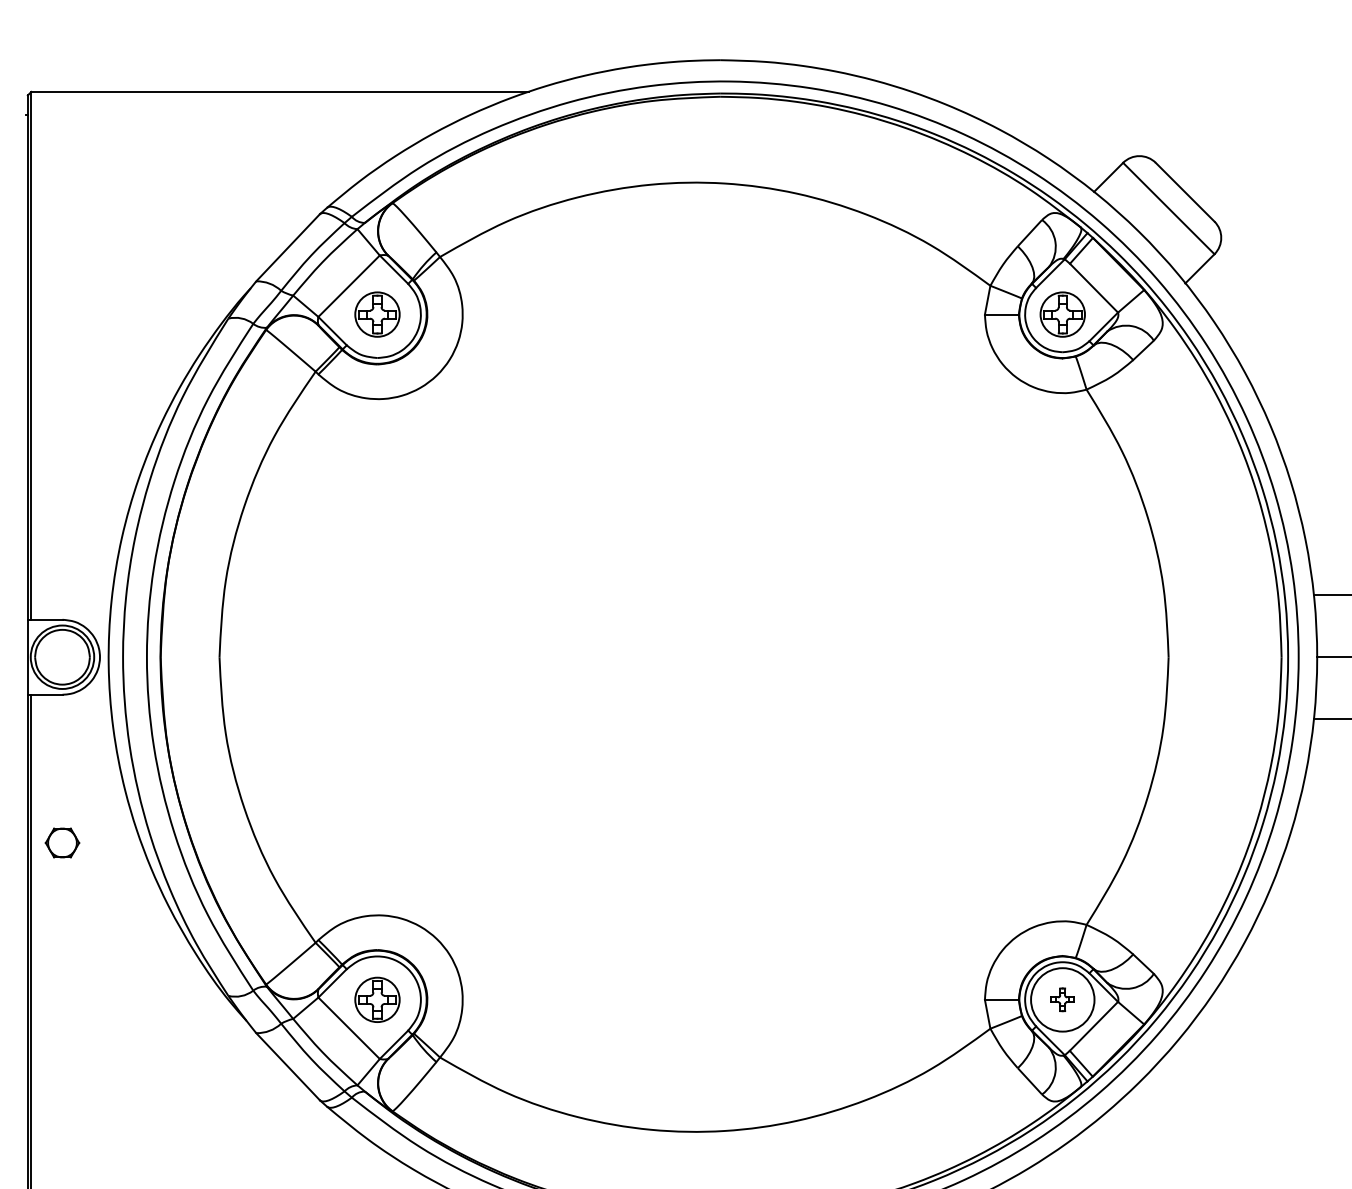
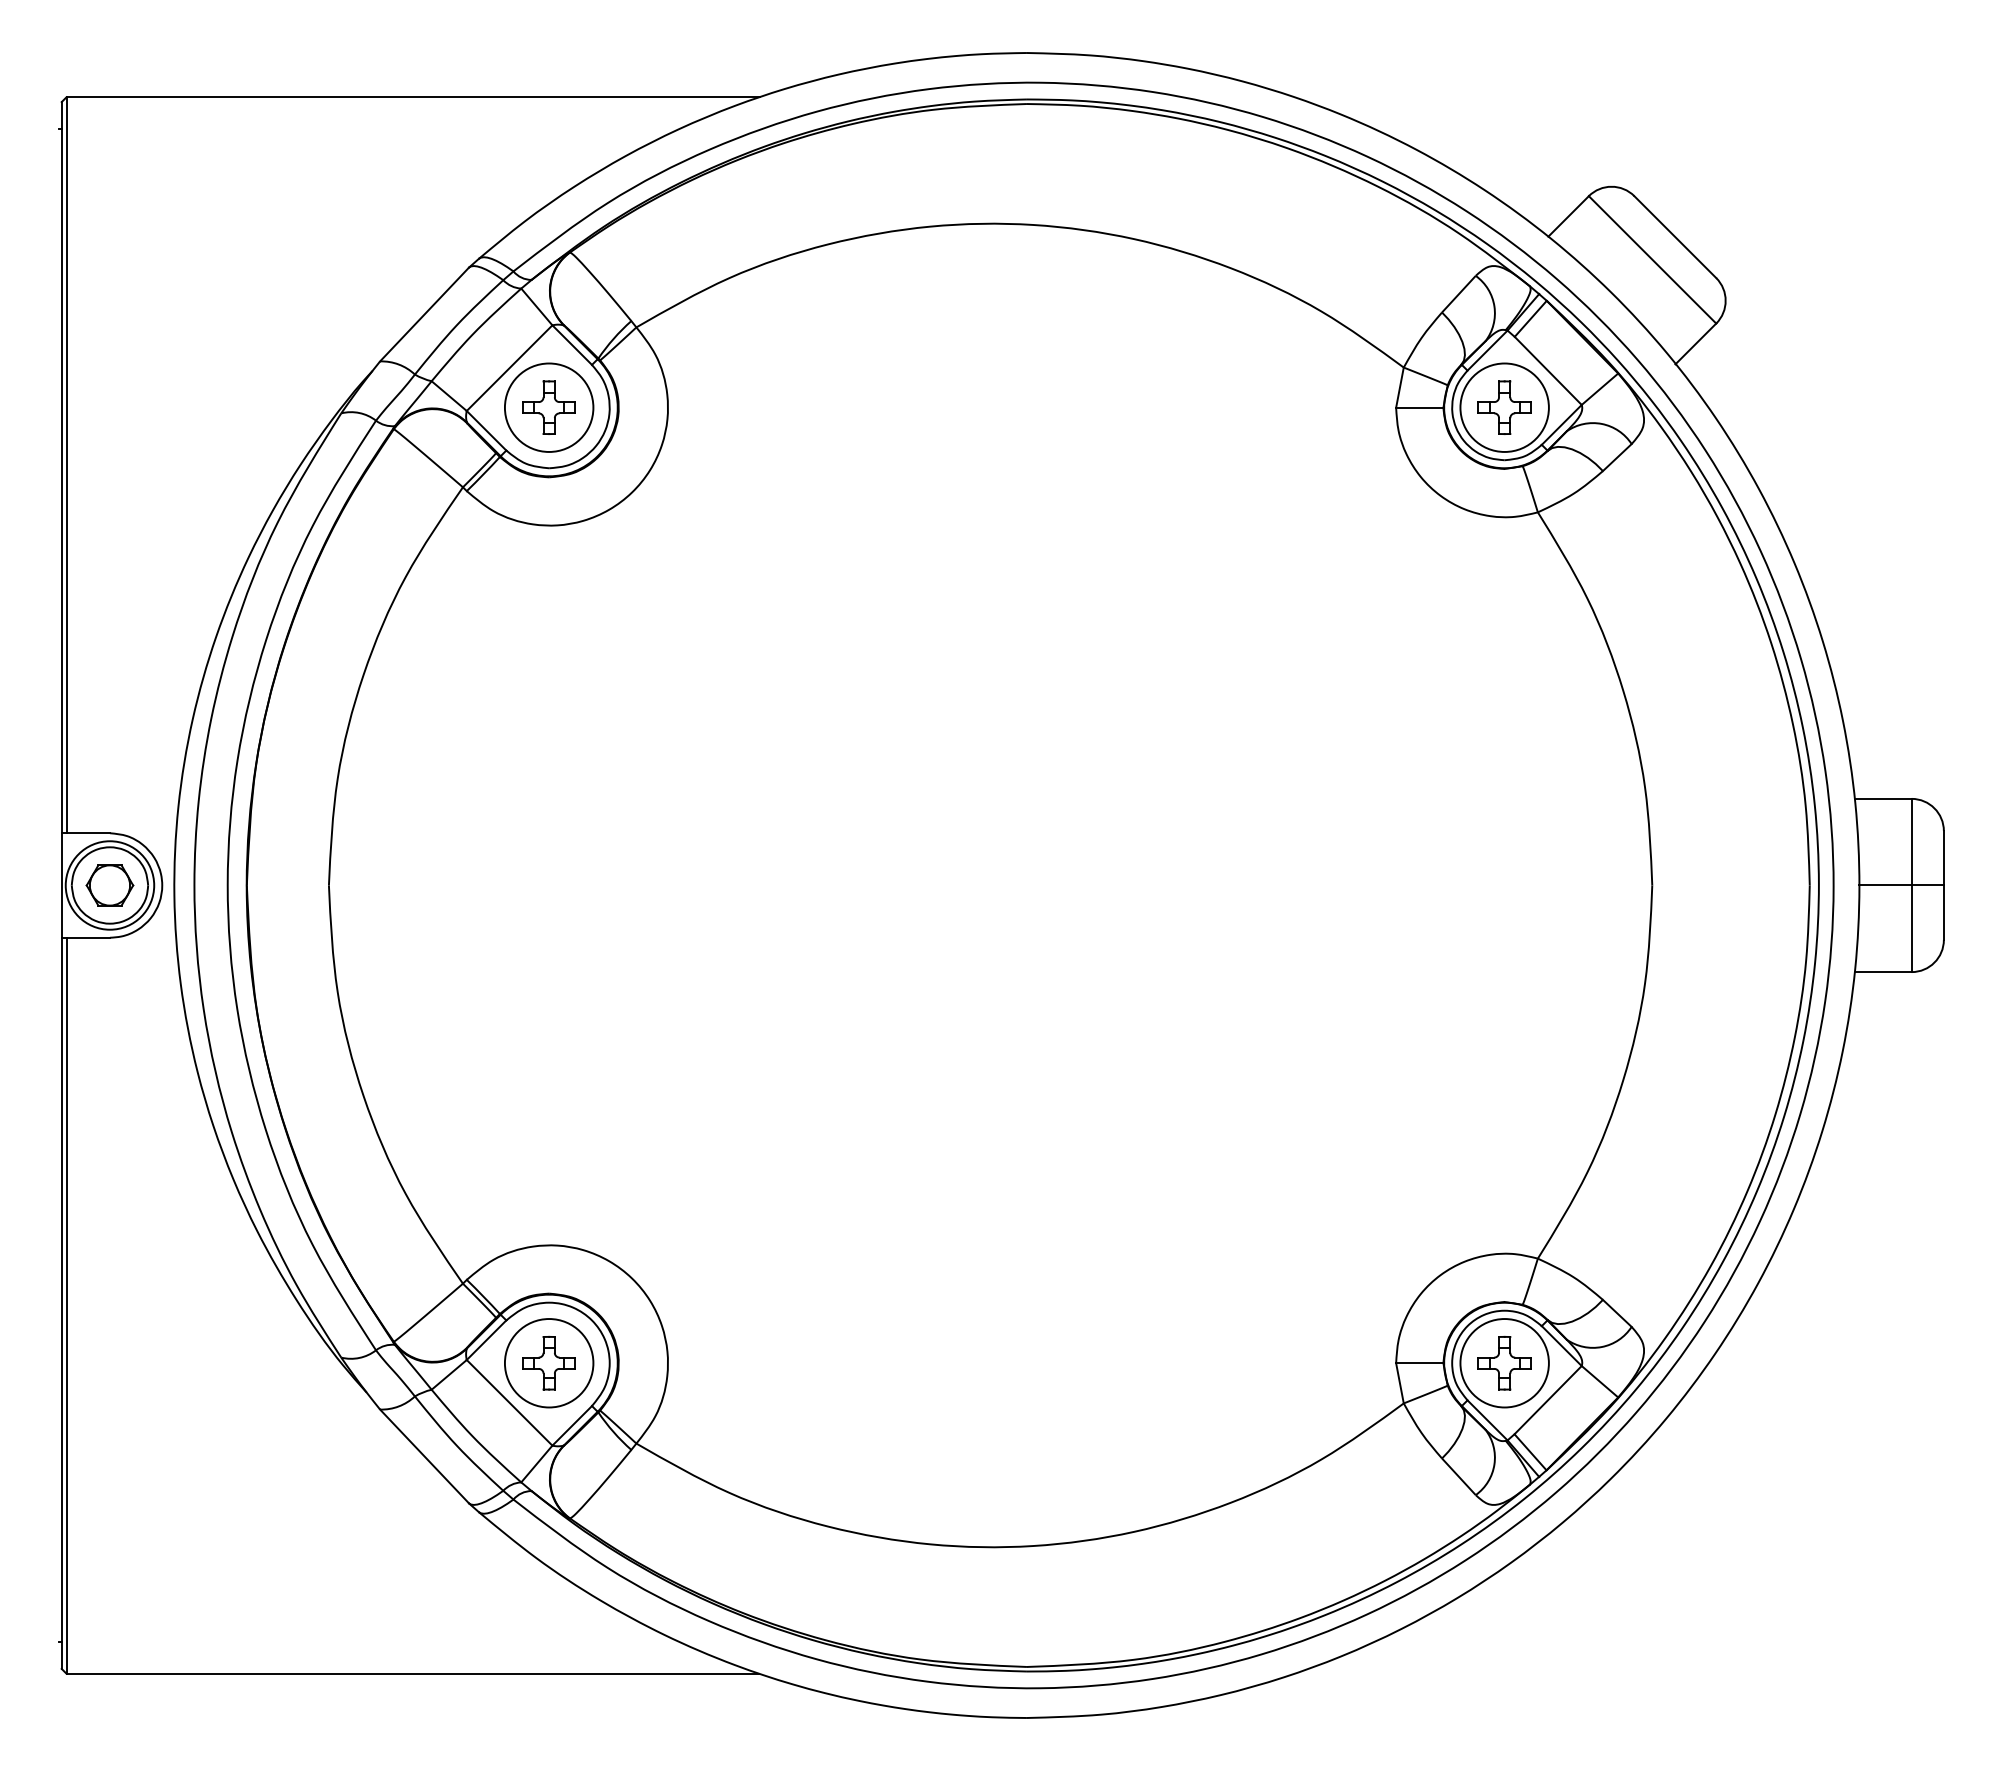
circle: (377, 314) -> (548, 407), size x1.43
circle: (1062, 314) -> (1504, 407), size x1.43
part: (62, 843) -> (109, 885), moved
part: (1062, 999) -> (1504, 1362), size x1.67
circle: (377, 1000) -> (548, 1363), size x1.43

